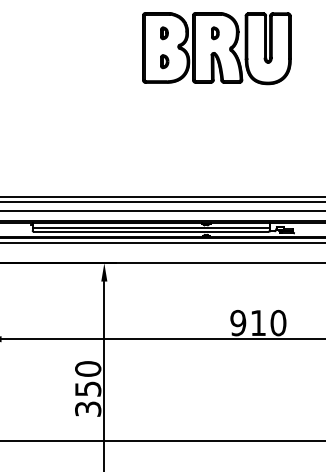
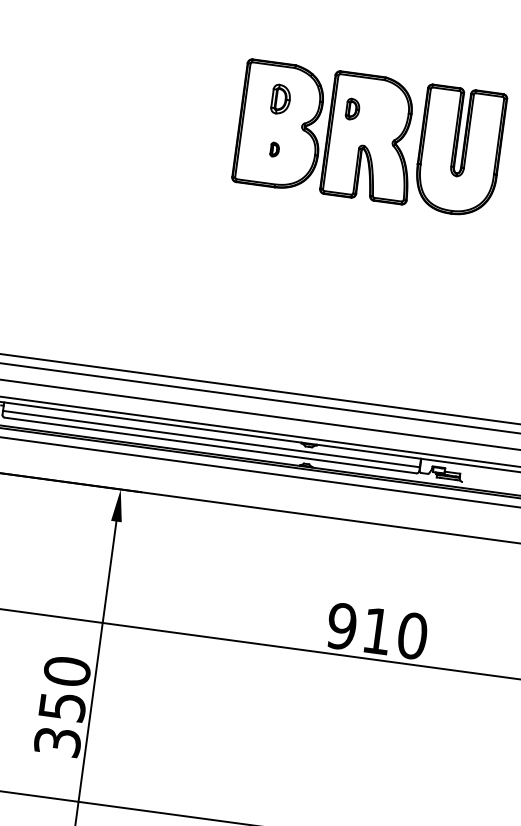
part: (164, 33) -> (281, 99), size x1.4
part: (215, 33) -> (353, 109), moved
part: (164, 61) -> (274, 149), size x0.6

